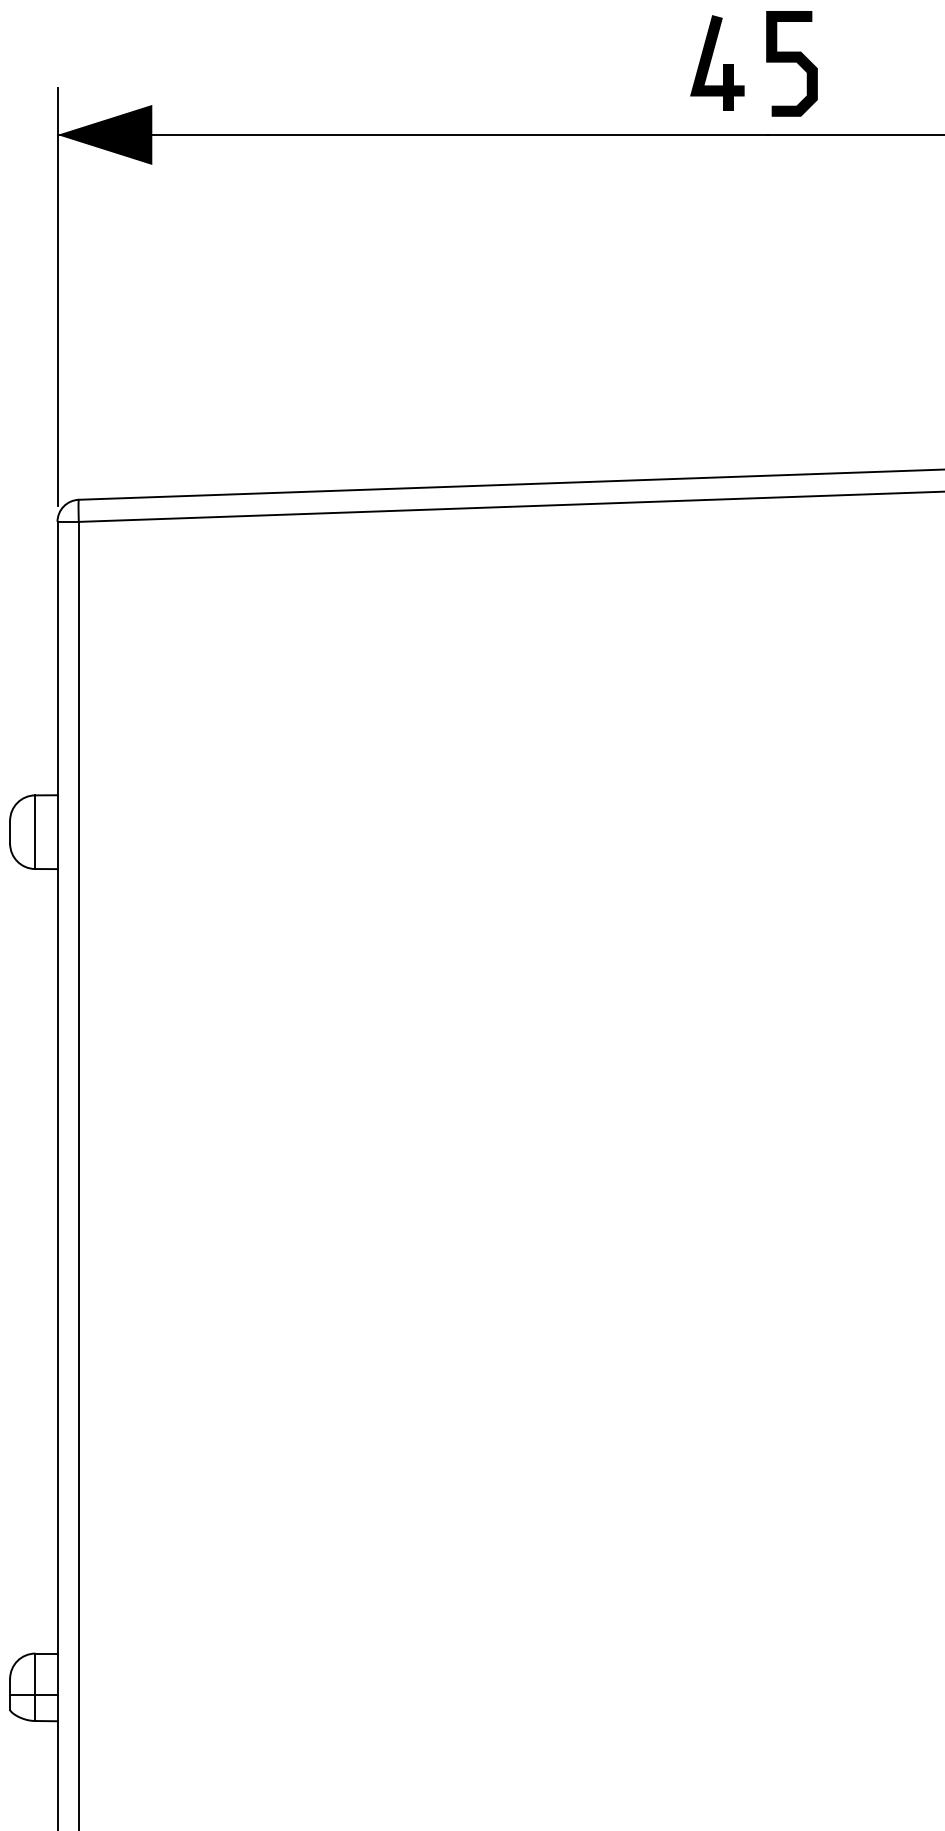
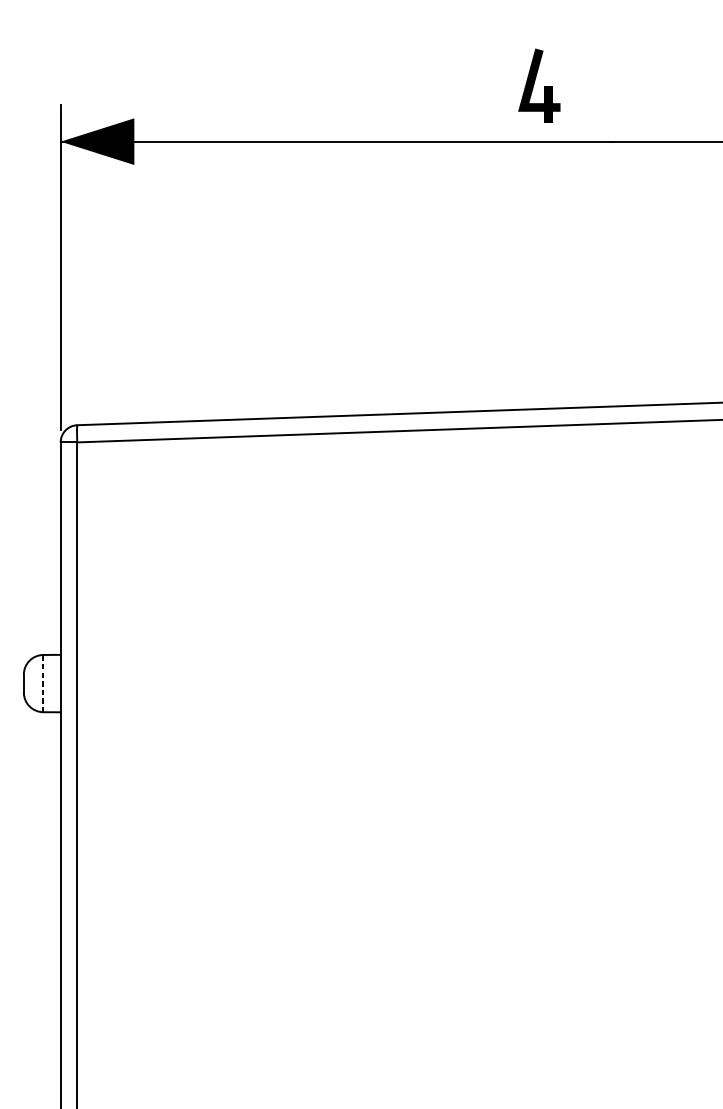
part: (711, 60) -> (534, 83), moved
curve: (791, 62) -> (631, 85), removed
line: (35, 832) -> (43, 683), solid -> dashed

